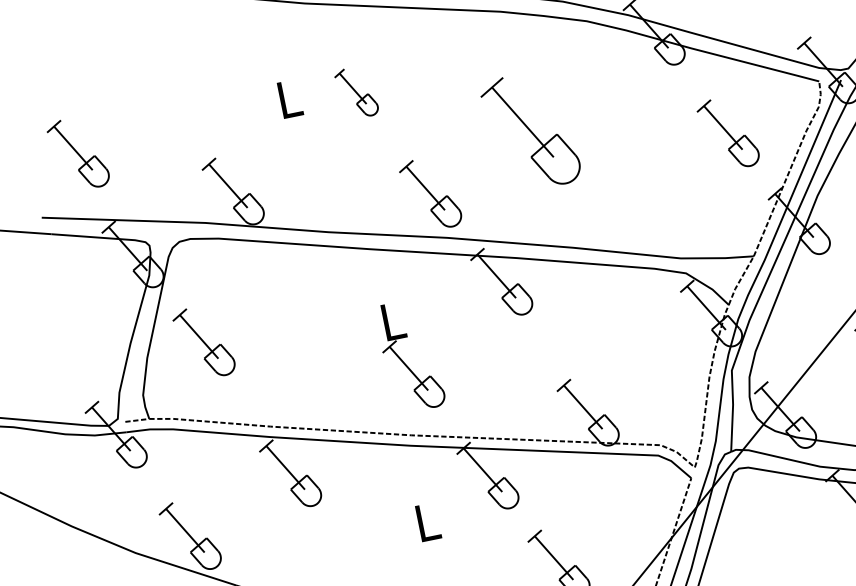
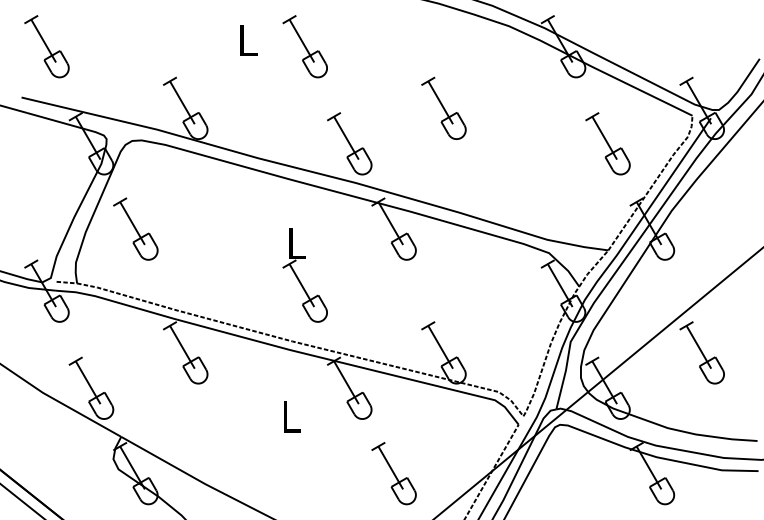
part: (355, 92) -> (304, 46), size x1.43
part: (530, 130) -> (443, 107), size x0.62
part: (77, 153) -> (46, 46), moved

